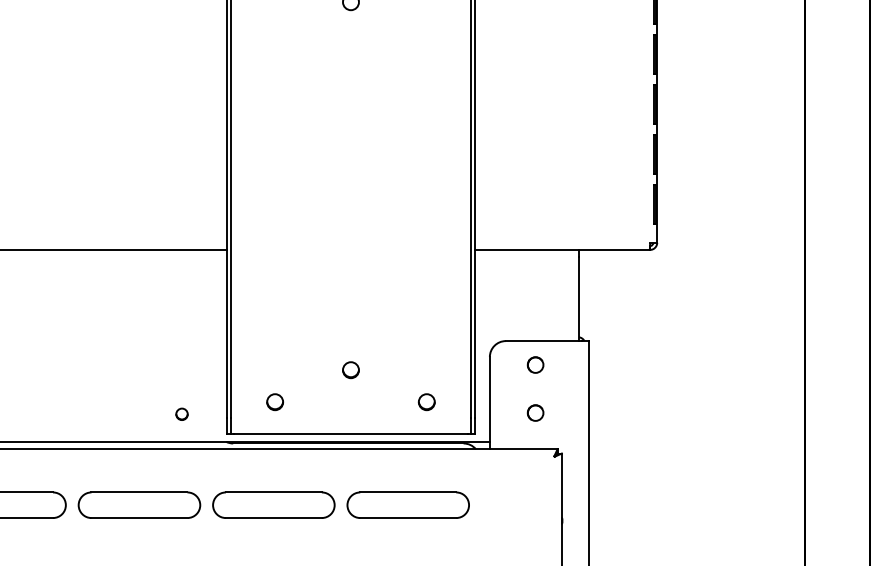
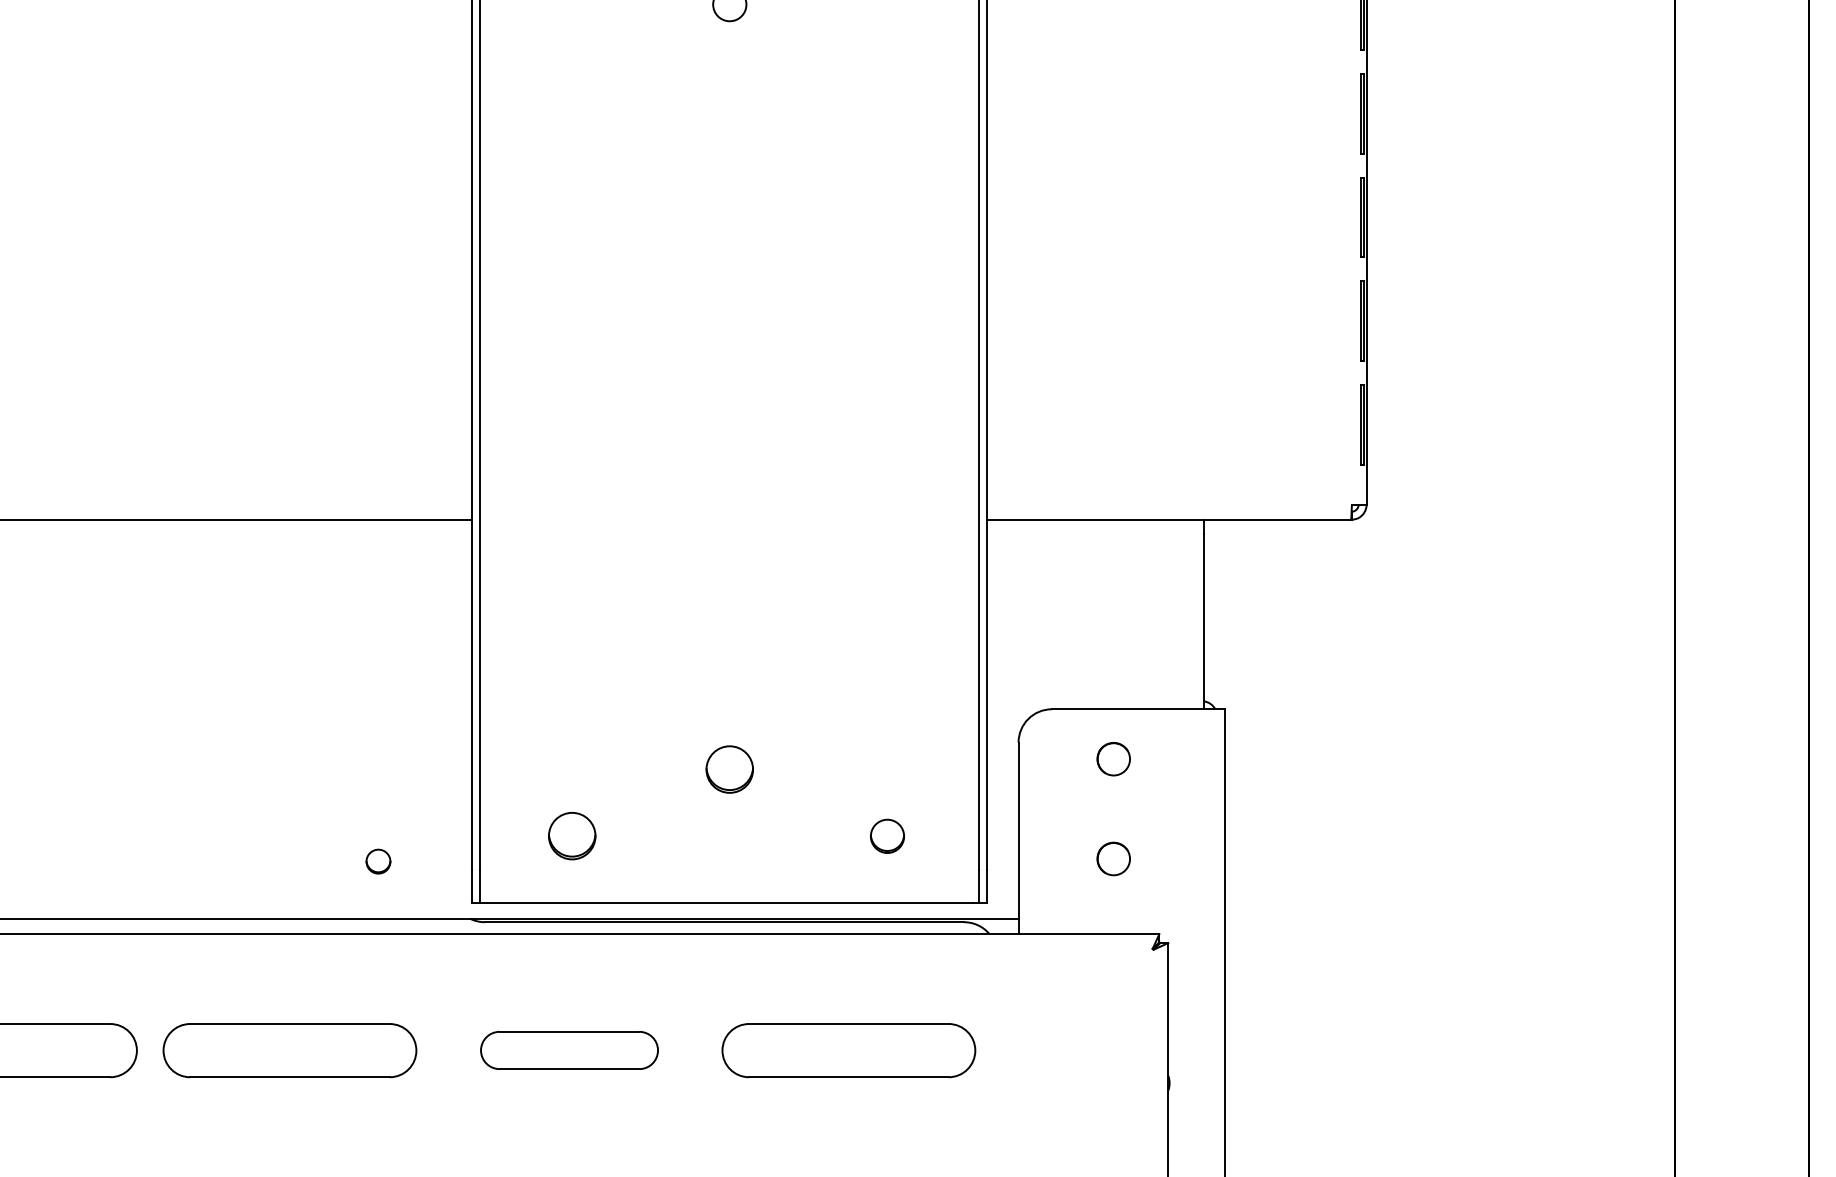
part: (350, 370) -> (728, 770), size x1.4
part: (274, 402) -> (570, 836), size x1.4
part: (273, 504) -> (568, 1049), size x0.7

